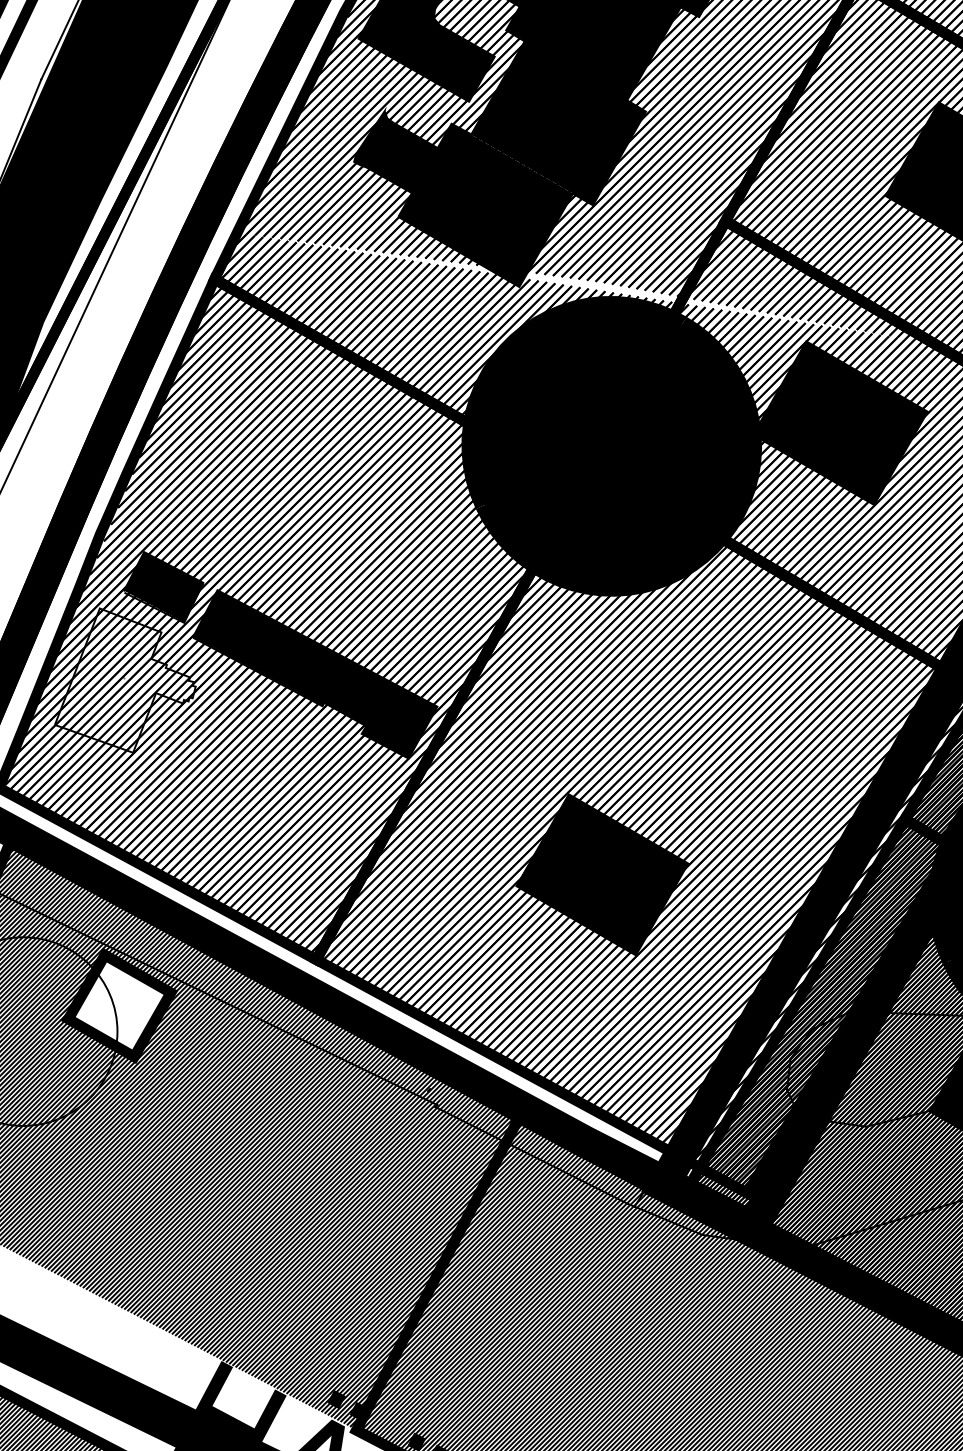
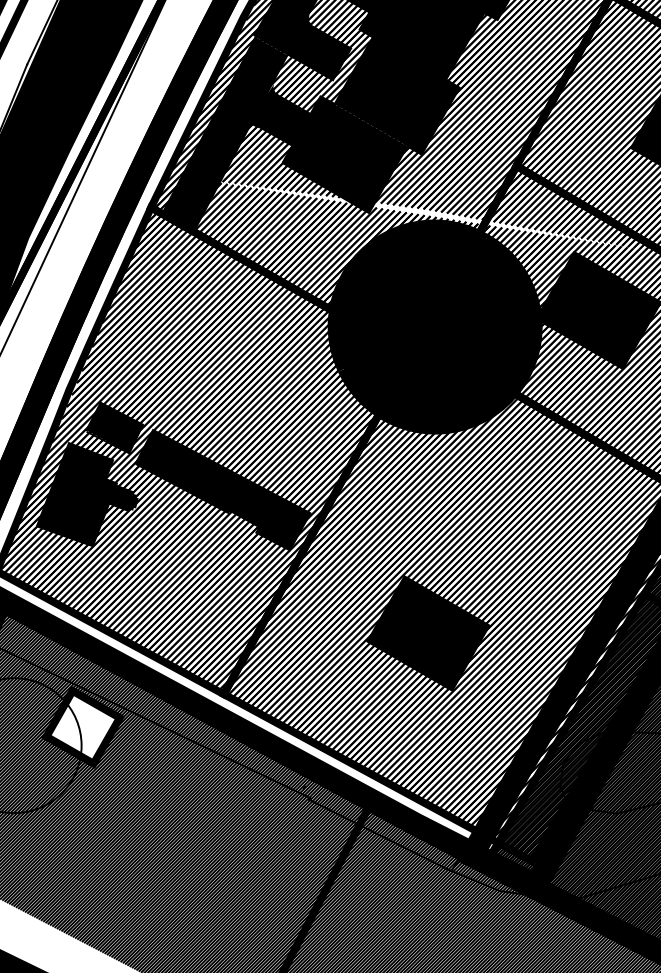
fill: (317, 176) -> (224, 134), added
fill: (125, 680) -> (87, 494), added

